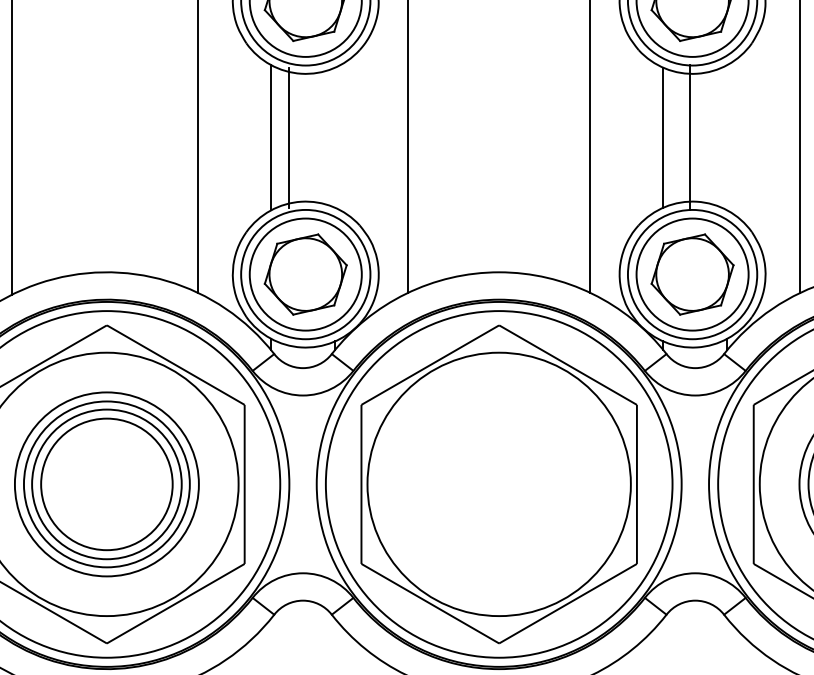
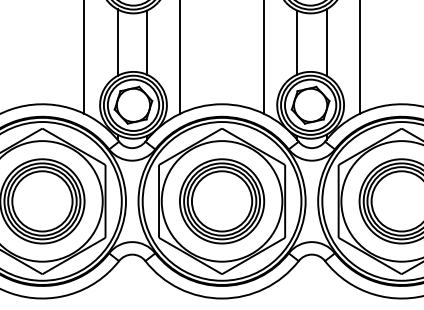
line: (288, 137) -> (146, 42), moved
line: (690, 137) -> (326, 42), moved
part: (500, 484) -> (222, 201), added

